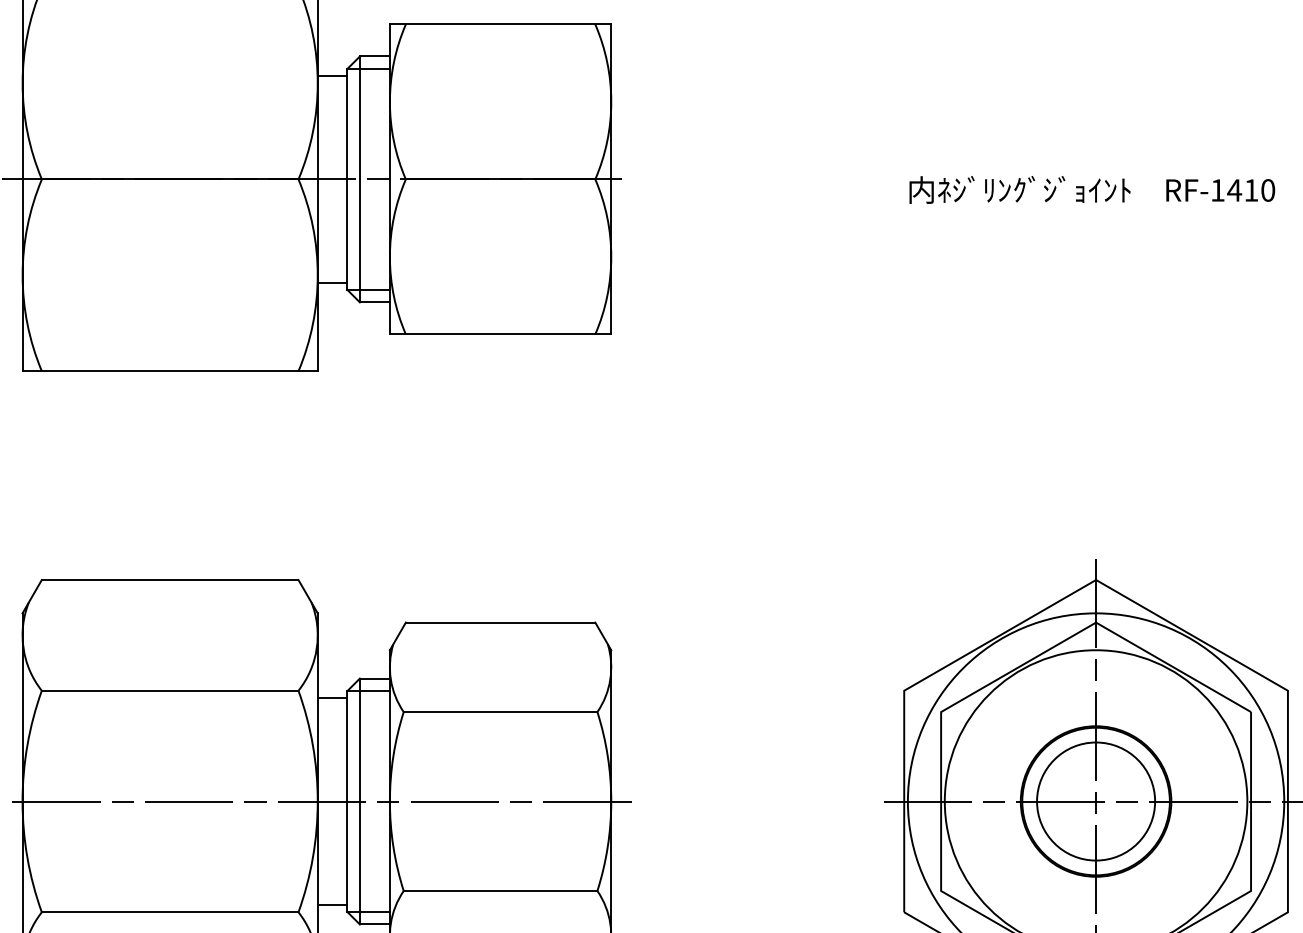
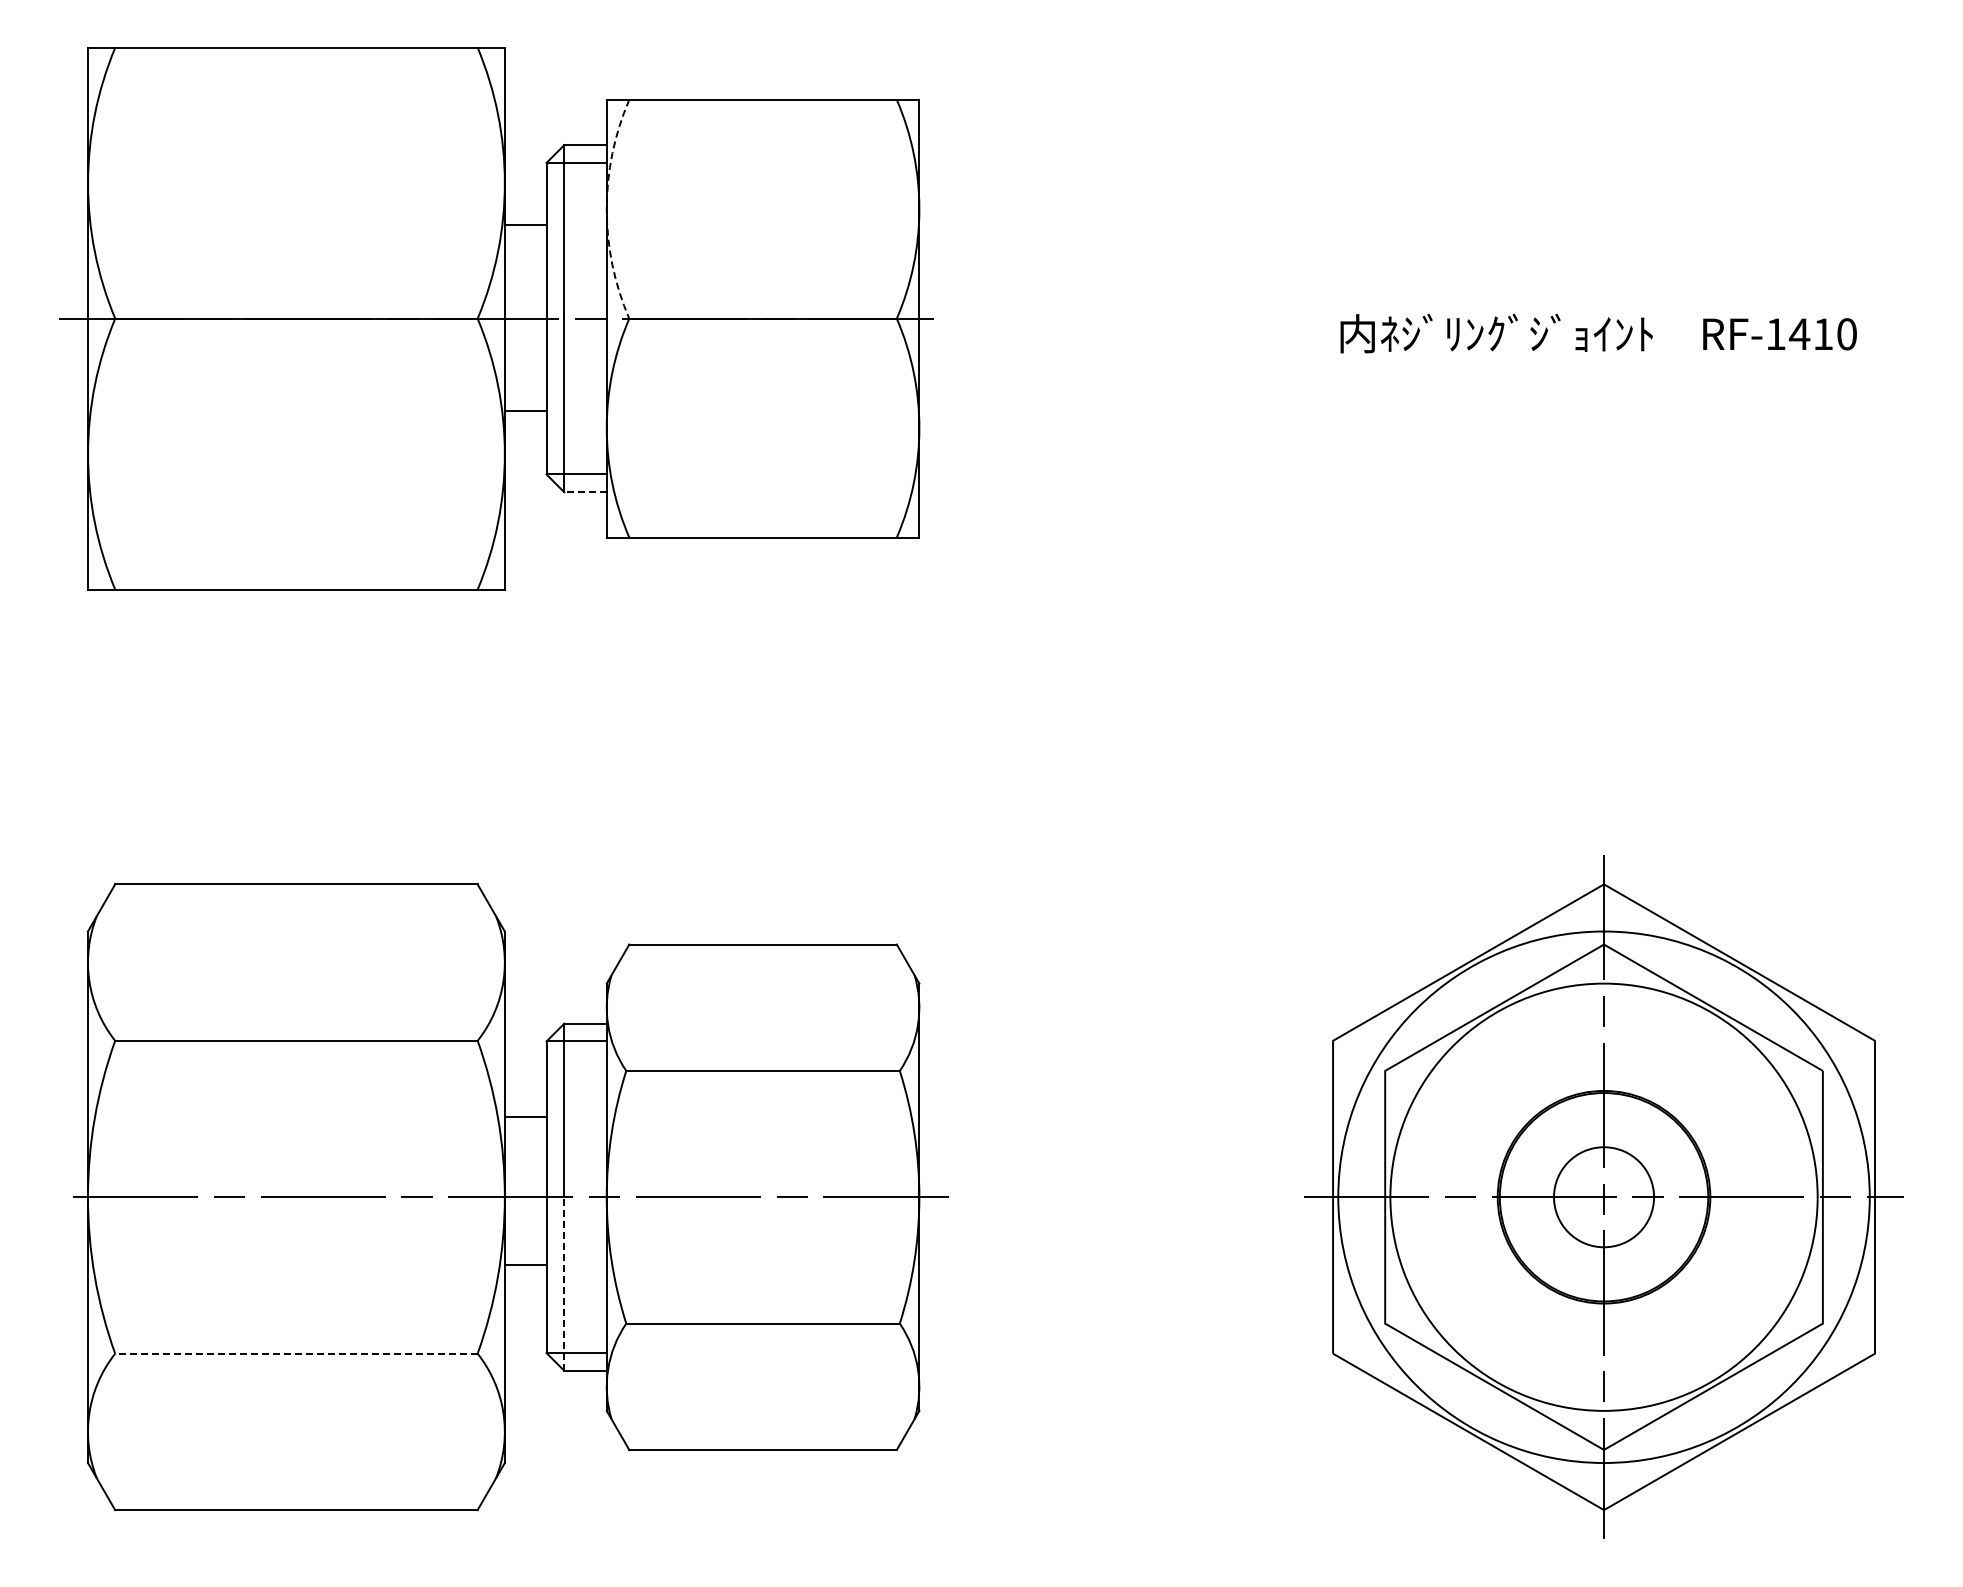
line: (332, 75) -> (525, 224), moved
arc: (389, 102) -> (606, 209), solid -> dashed
line: (332, 282) -> (525, 410), moved
line: (374, 302) -> (585, 492), solid -> dashed
line: (332, 698) -> (525, 1117), moved
circle: (1095, 800) -> (1603, 1196), size x0.6
line: (359, 863) -> (564, 1284), solid -> dashed
line: (332, 905) -> (525, 1265), moved
line: (169, 912) -> (295, 1353), solid -> dashed

